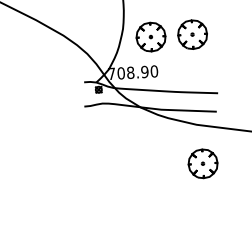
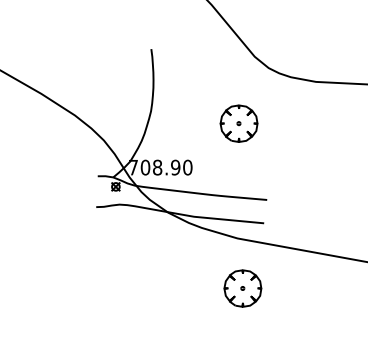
part: (150, 36) -> (185, 123), removed

